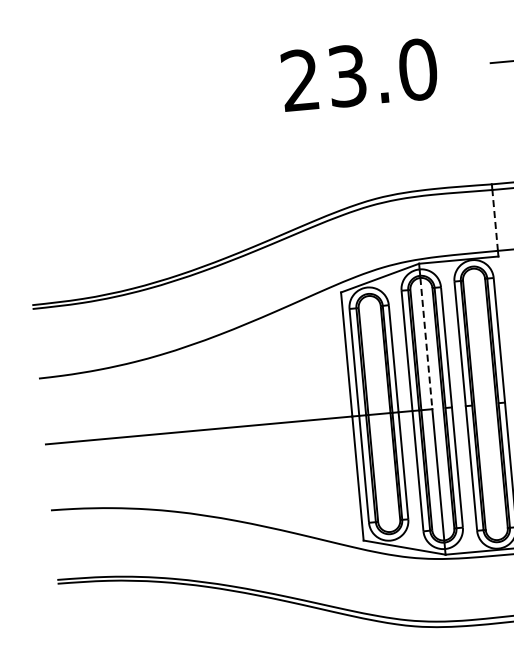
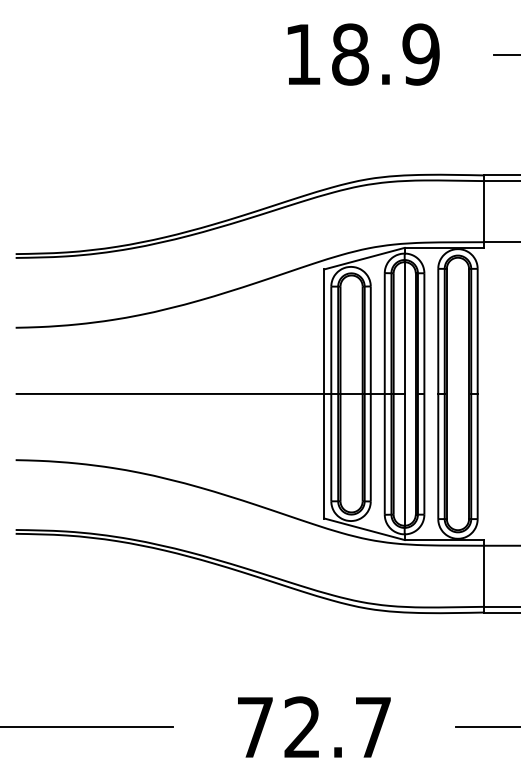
text: (359, 74) -> (362, 54), 23.0 -> 18.9
line: (495, 220) -> (484, 211), dashed -> solid
line: (426, 344) -> (404, 328), dashed -> solid

